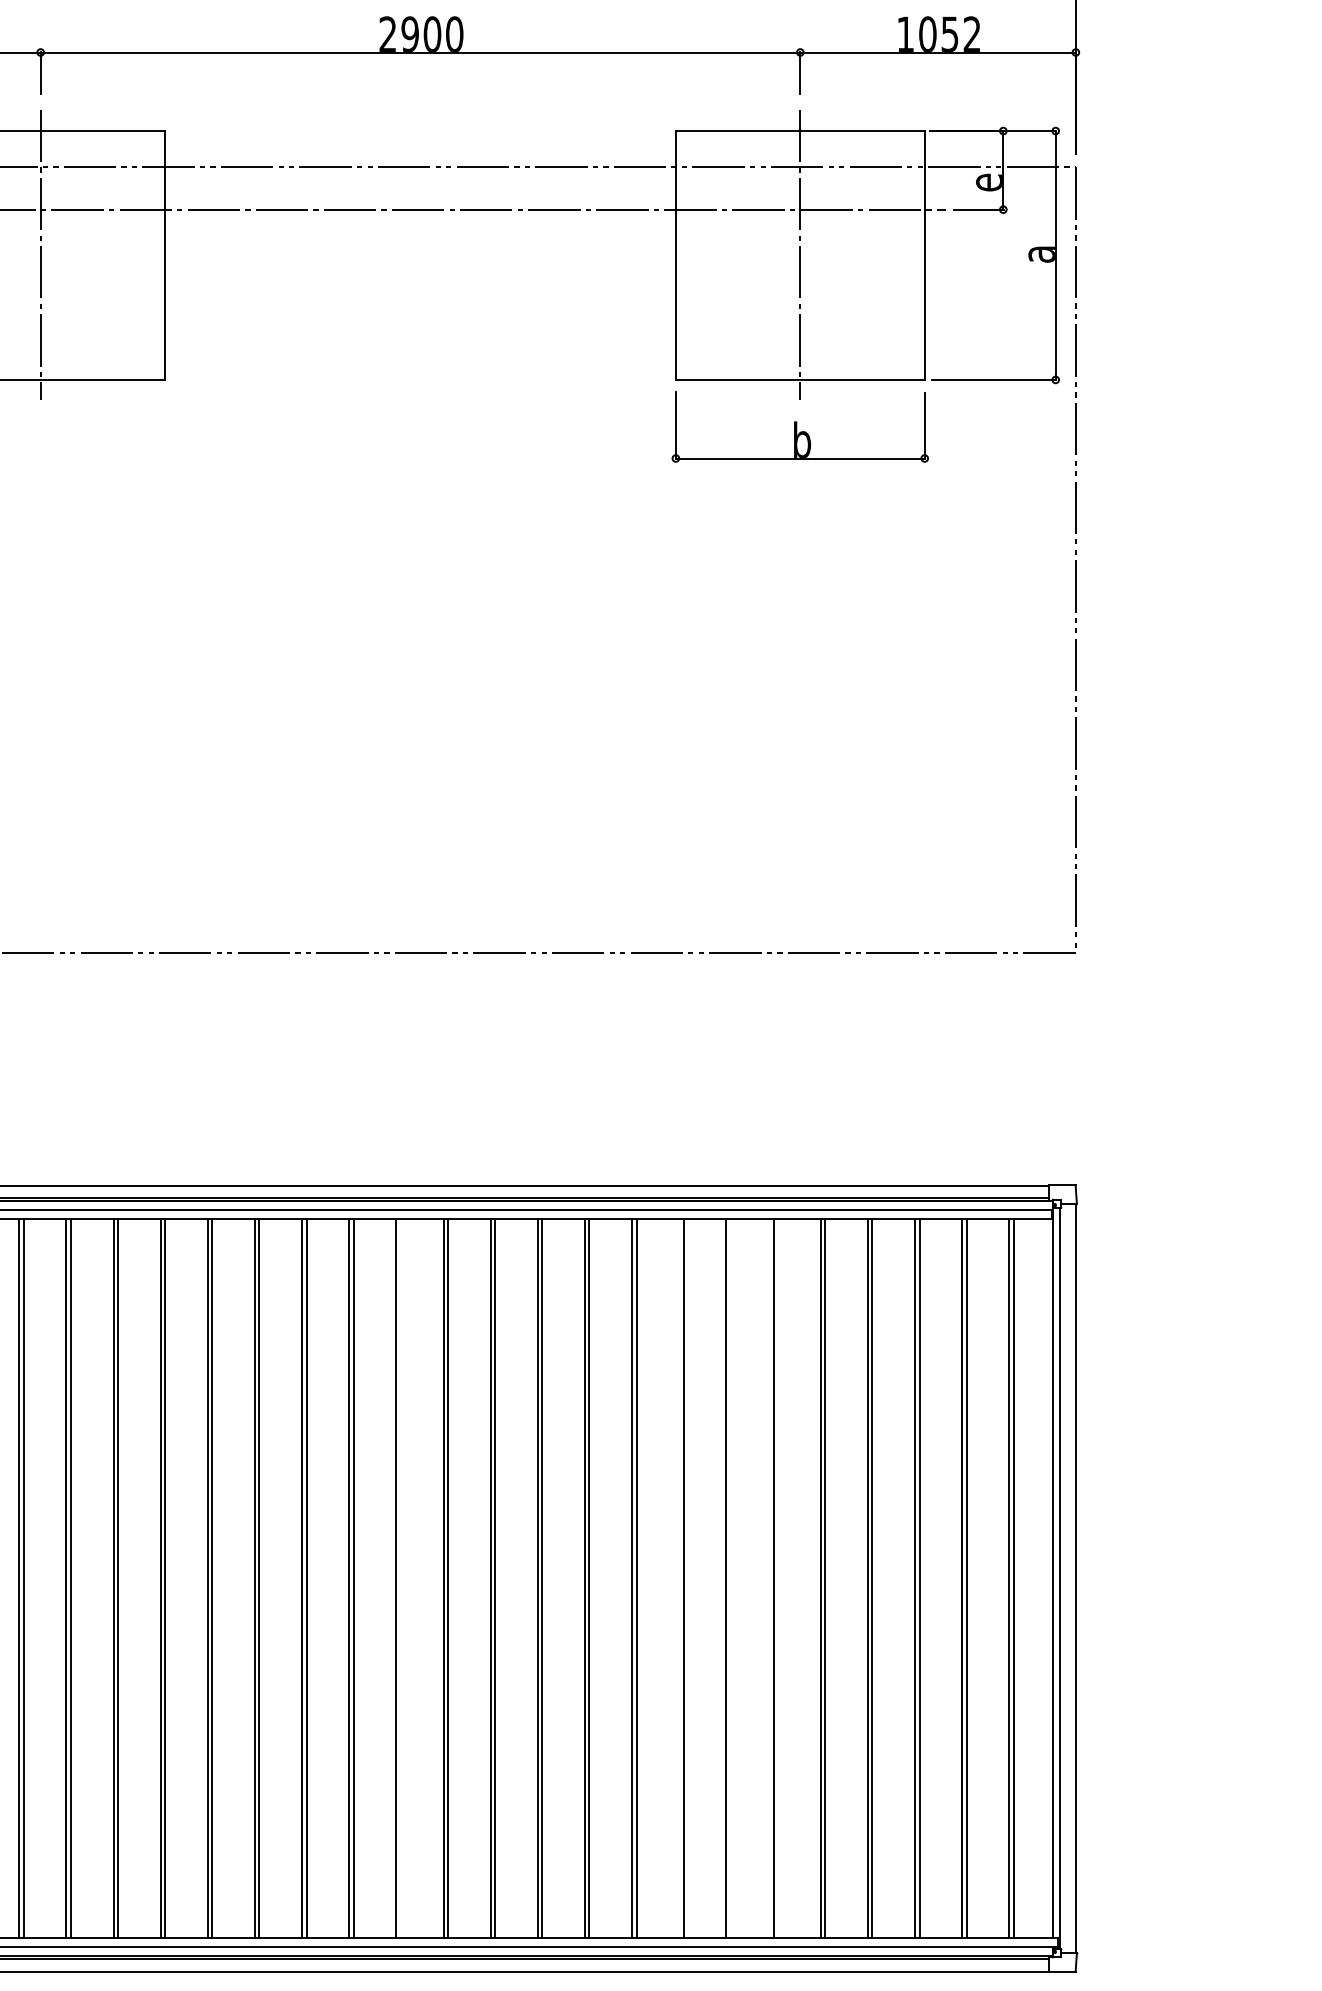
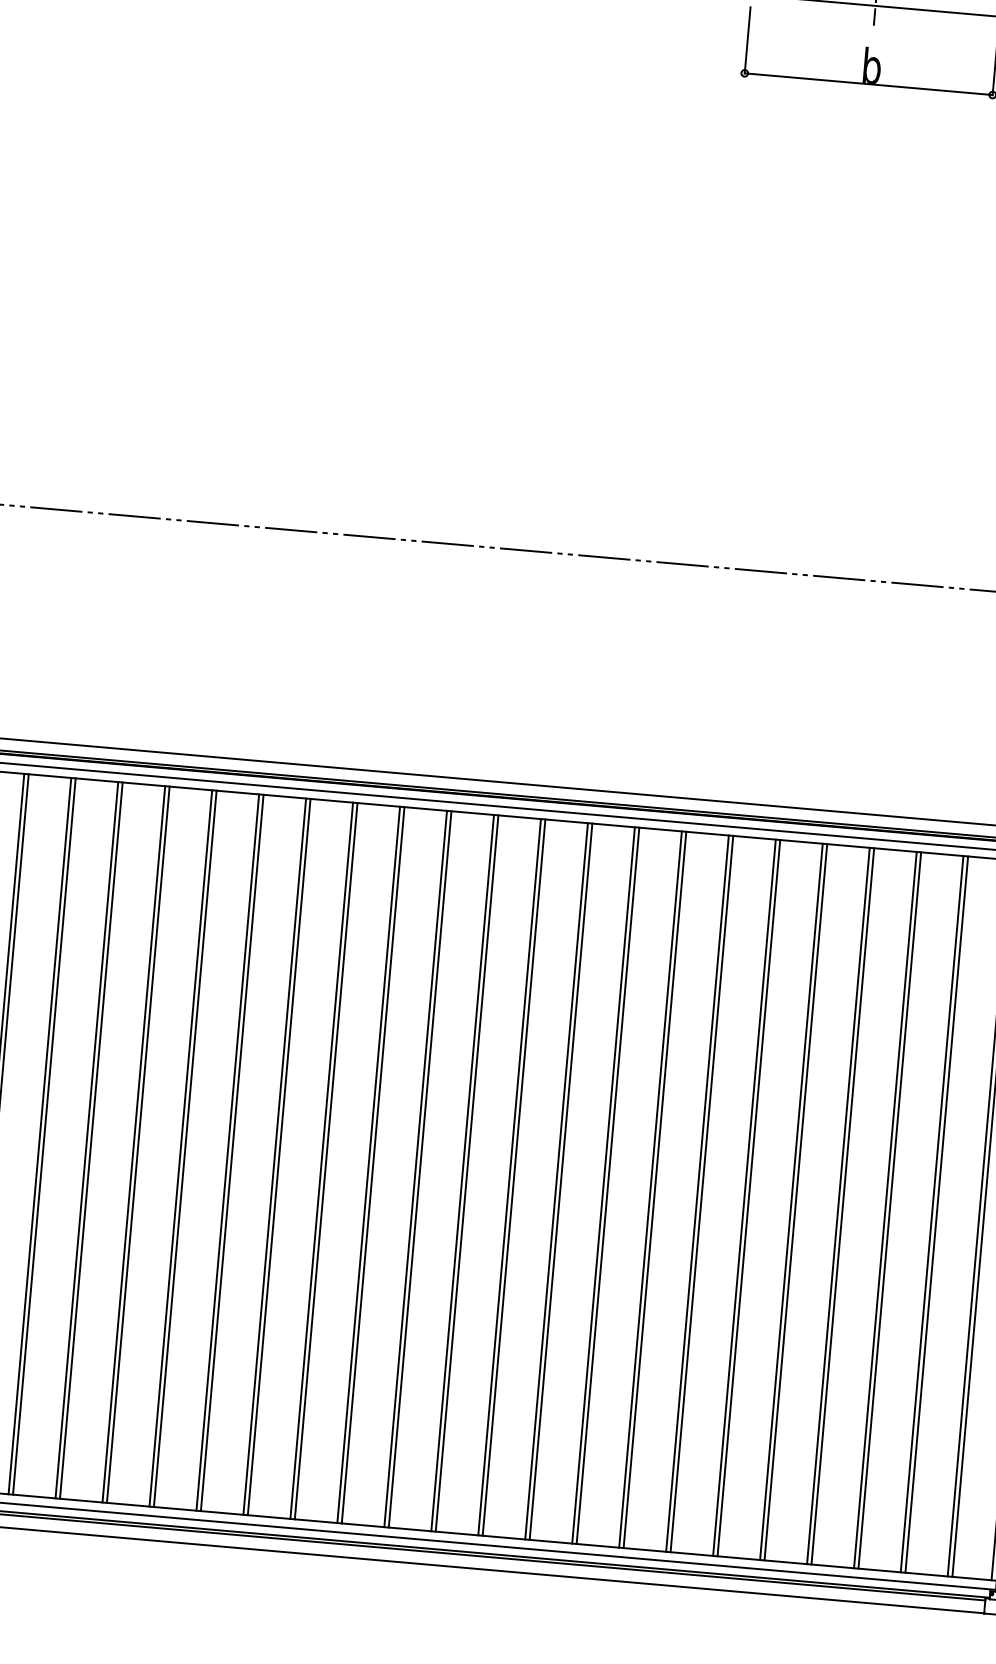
line: (400, 1578) -> (372, 1165), added
line: (679, 1578) -> (650, 1189), added
line: (730, 1578) -> (701, 1193), added
line: (778, 1578) -> (749, 1198), added

